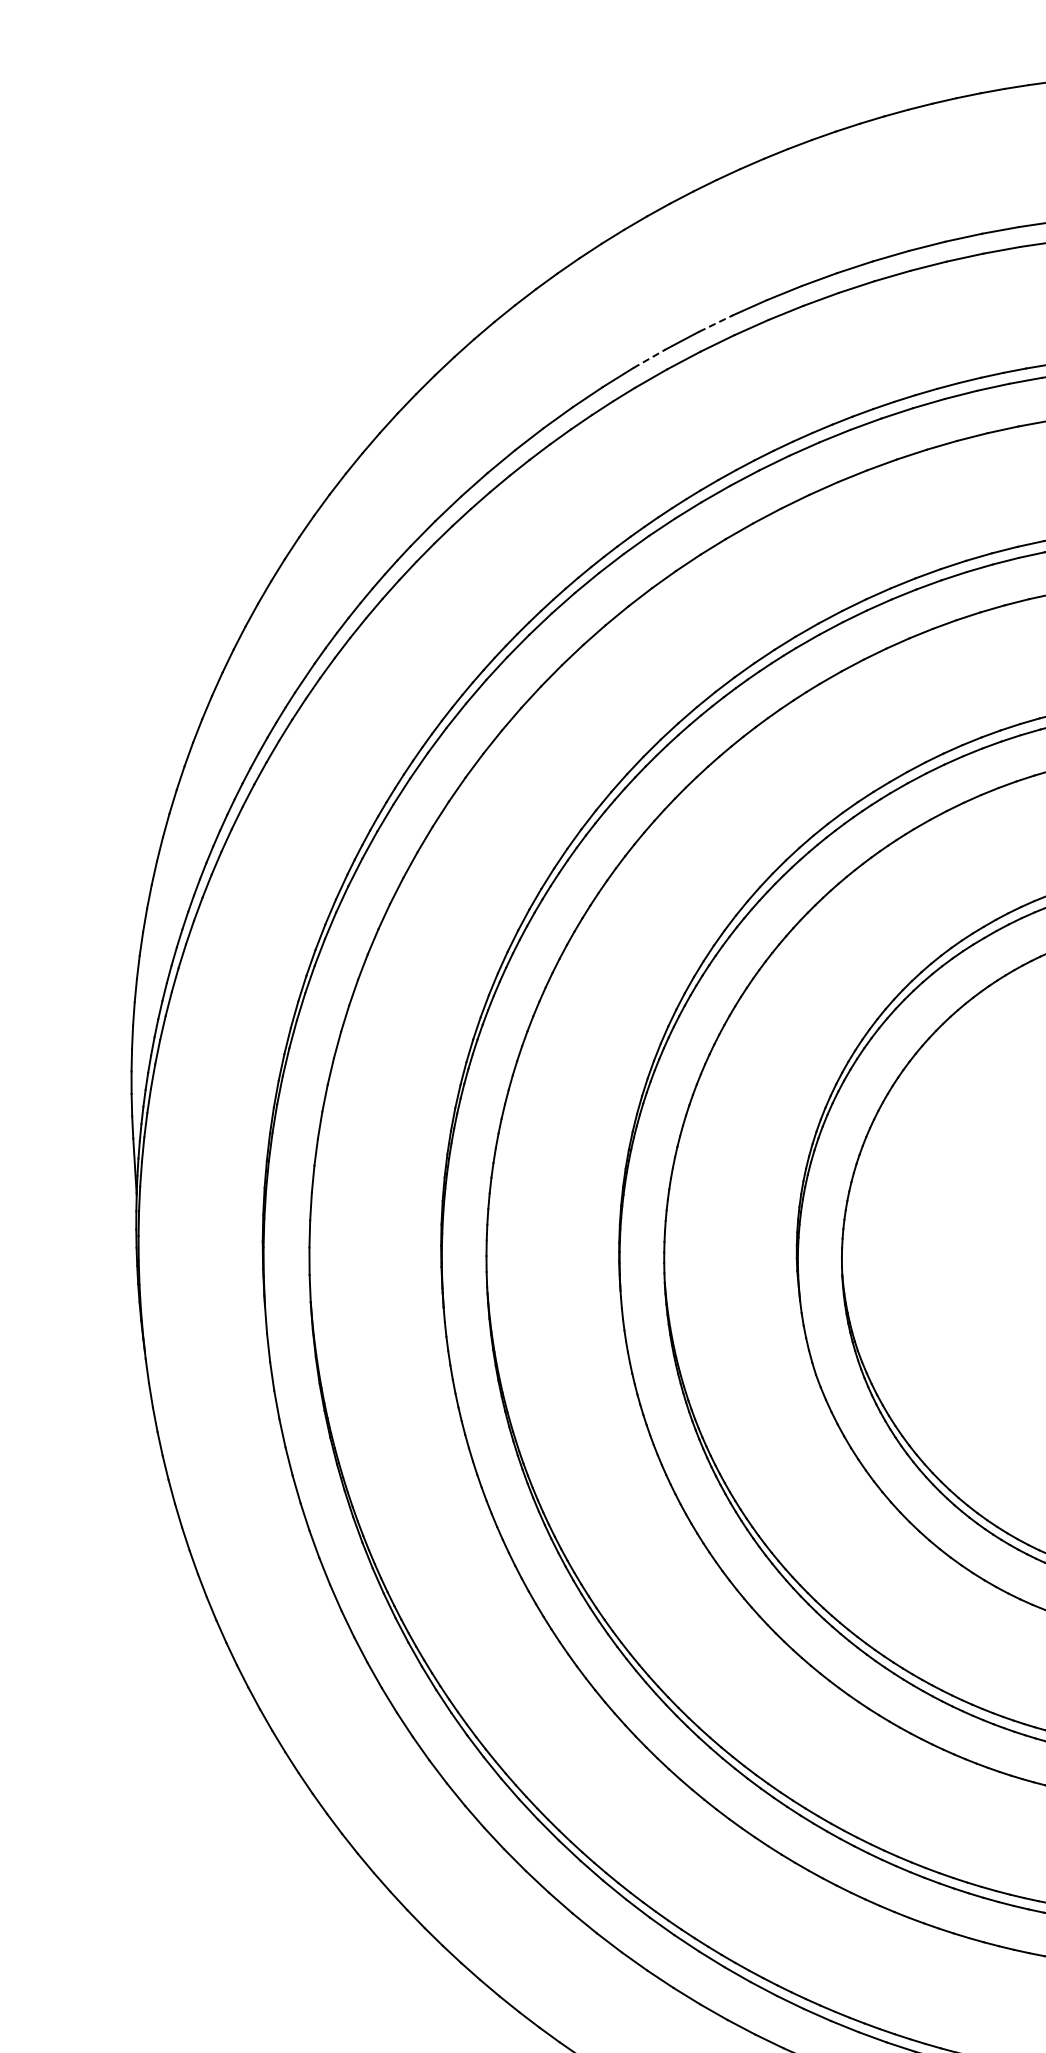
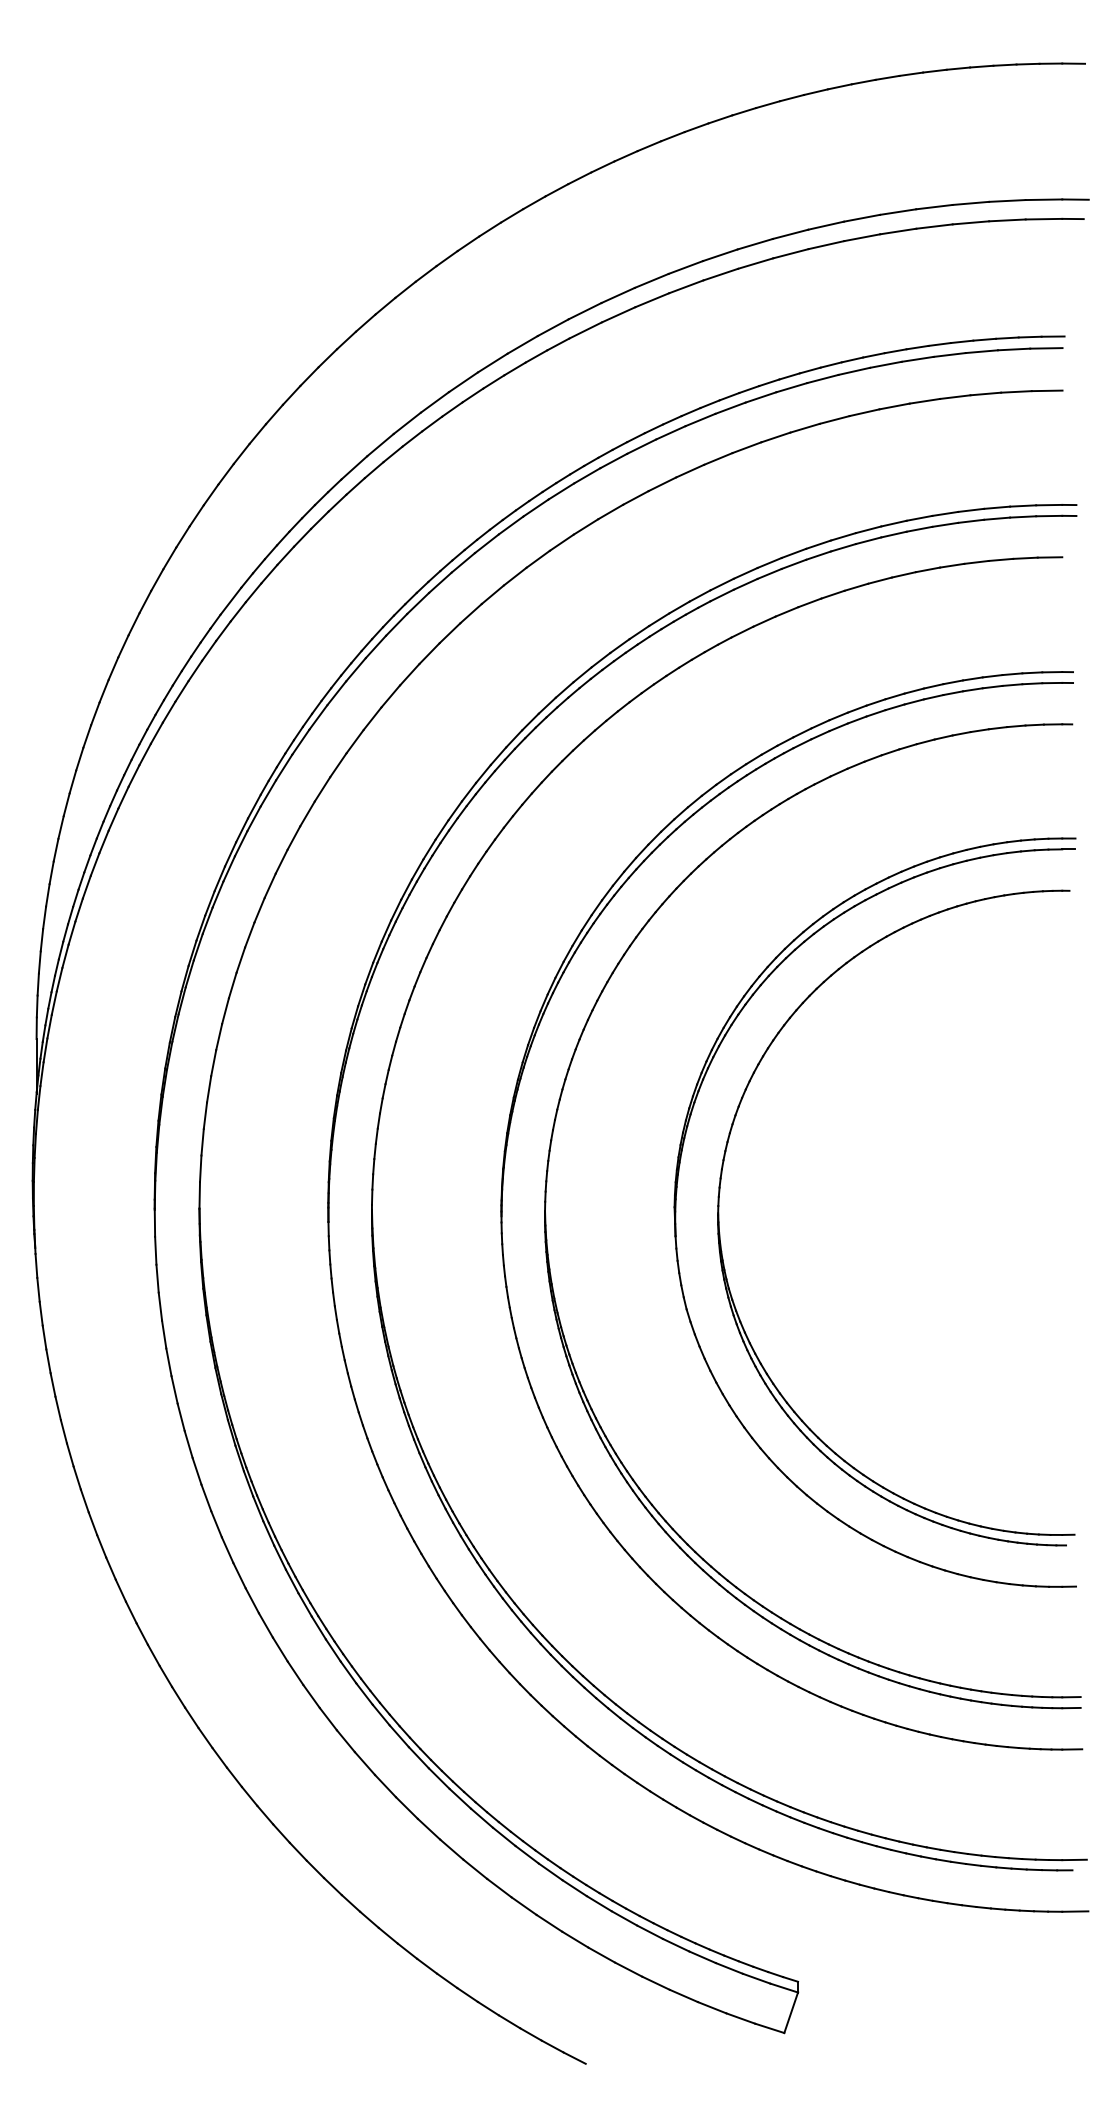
line: (716, 323) -> (652, 280), dashed -> solid
line: (649, 358) -> (585, 310), dashed -> solid

